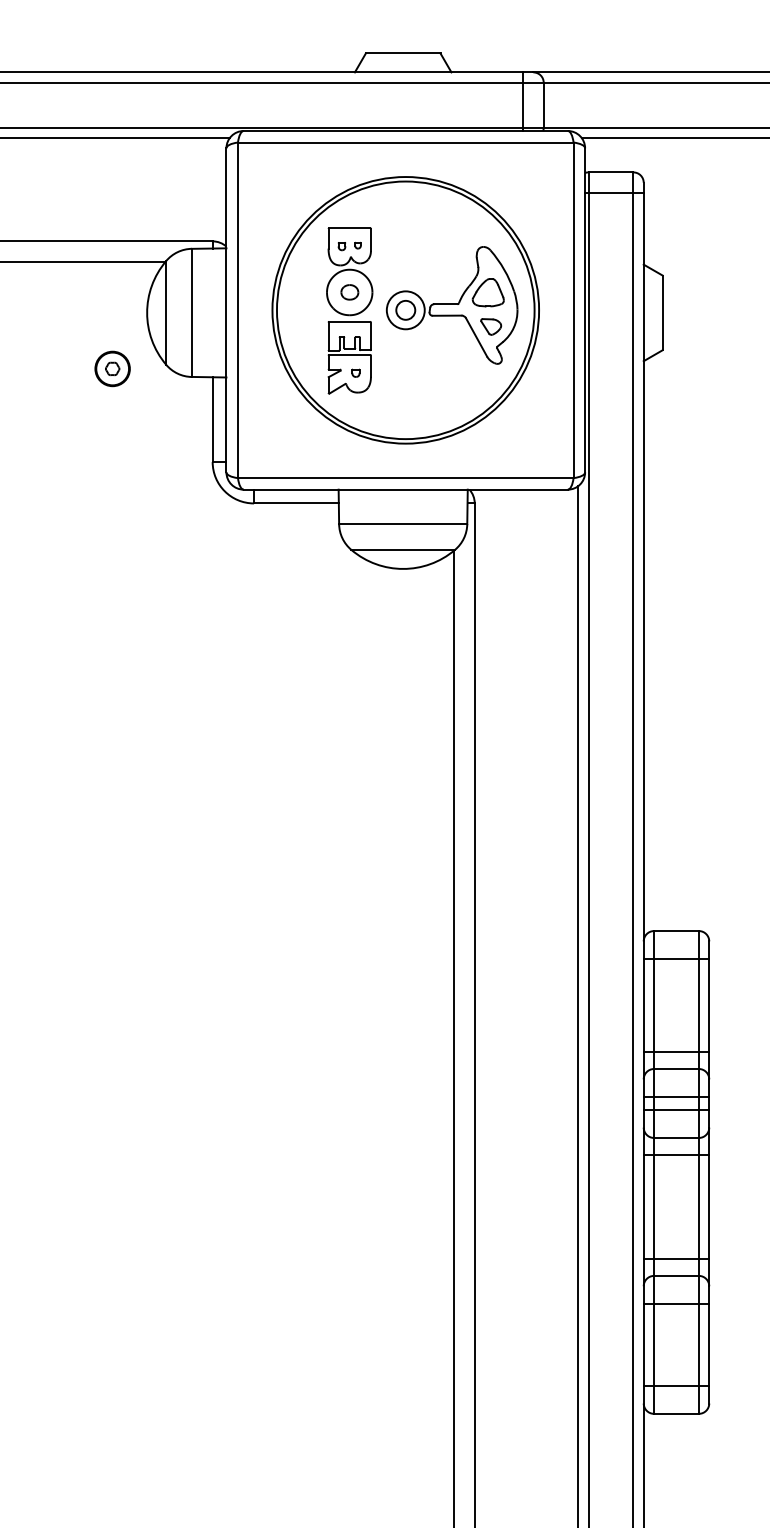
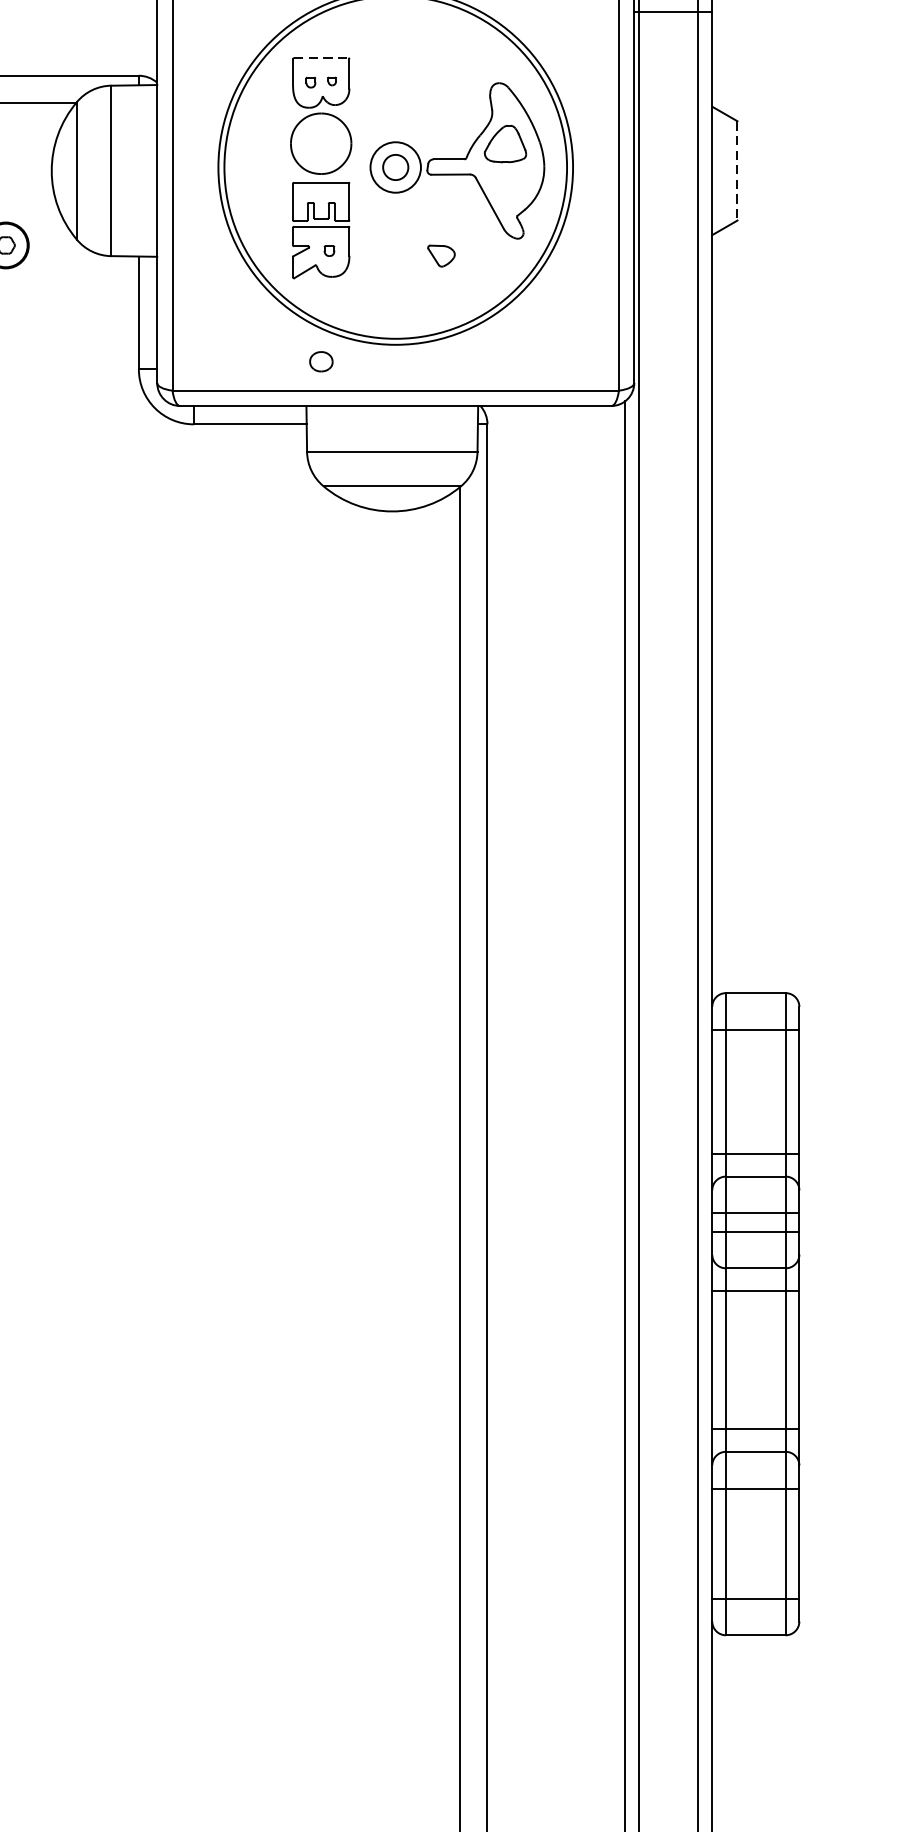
line: (349, 228) -> (320, 58), solid -> dashed
part: (349, 292) -> (320, 361), moved
line: (662, 313) -> (737, 171), solid -> dashed
part: (491, 326) -> (441, 255), moved

